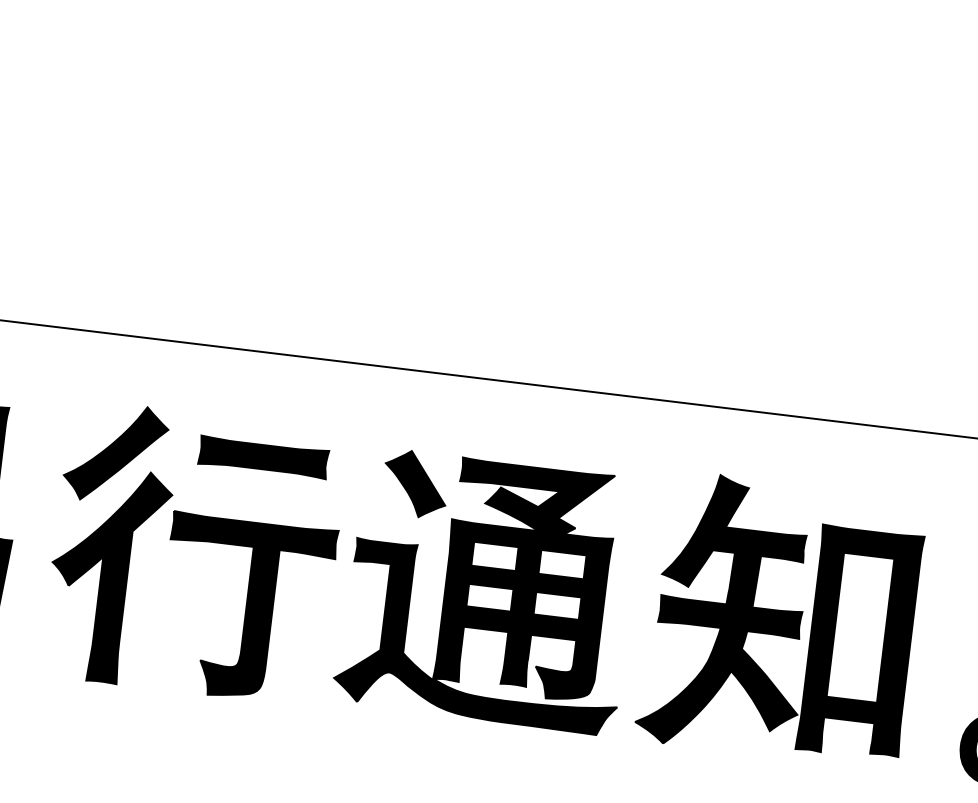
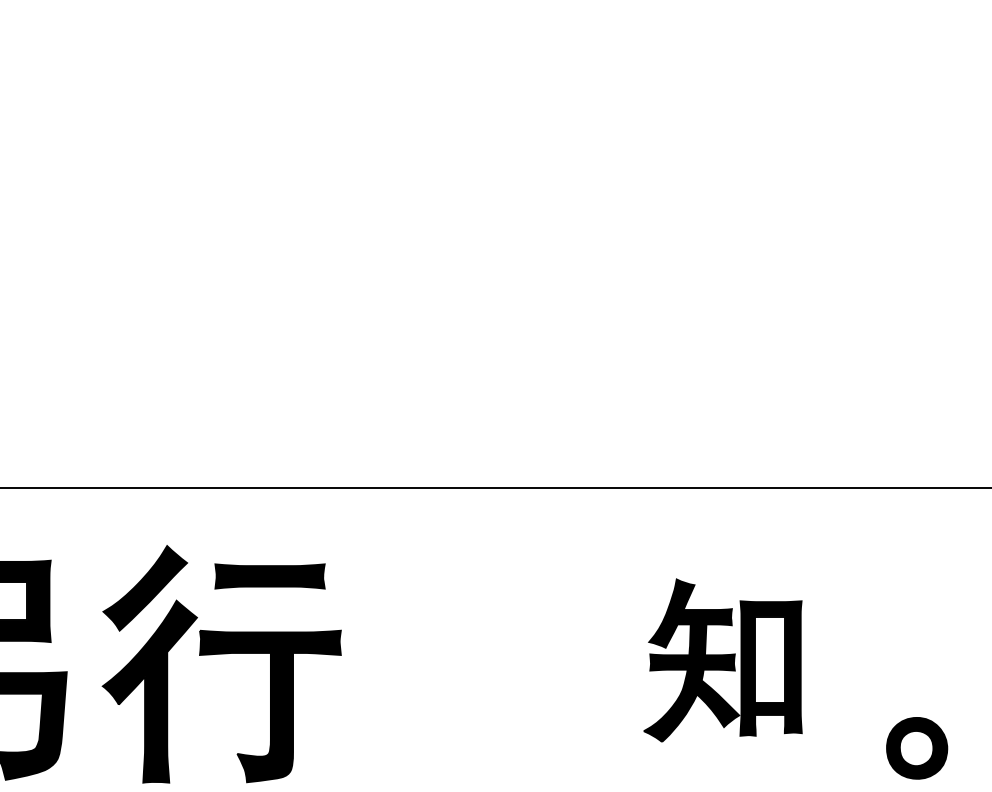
part: (487, 591) -> (472, 666), removed
part: (780, 619) -> (722, 660), size x0.7

